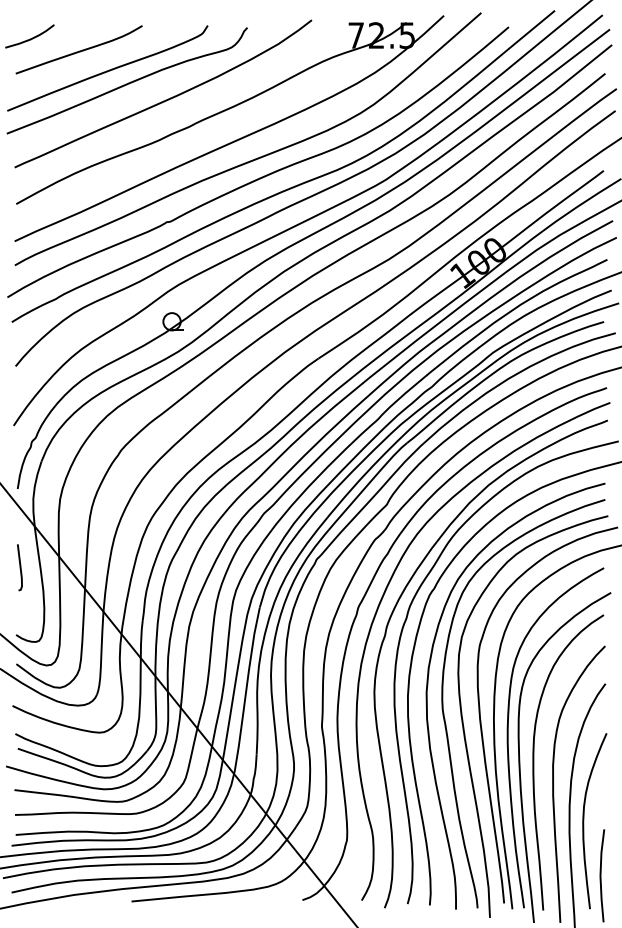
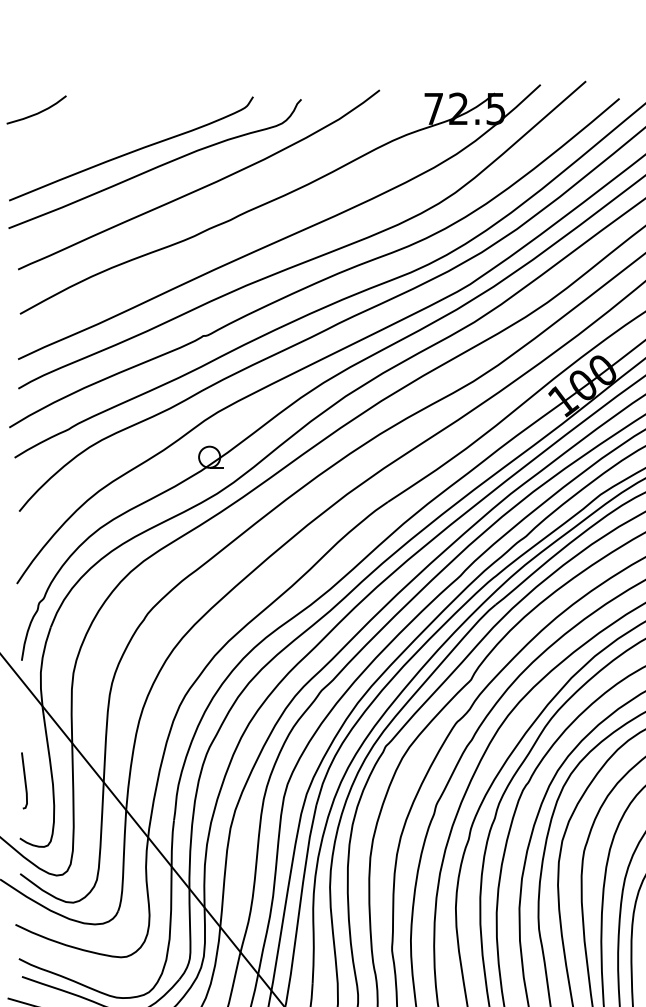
curve: (79, 50) -> (97, 127), removed
curve: (19, 567) -> (23, 780), moved

